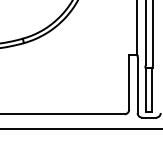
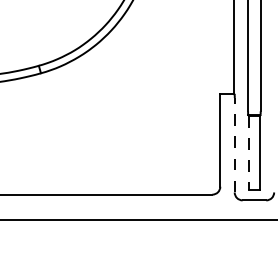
line: (137, 85) -> (234, 145), solid -> dashed
line: (145, 89) -> (248, 152), solid -> dashed

